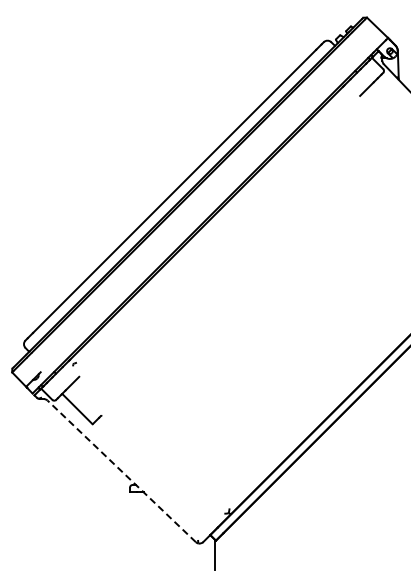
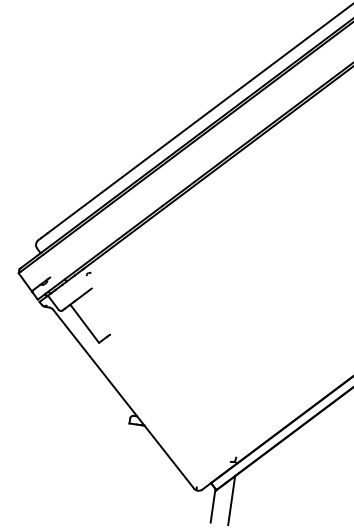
line: (121, 471) -> (123, 399), dashed -> solid
line: (230, 547) -> (231, 499), added

